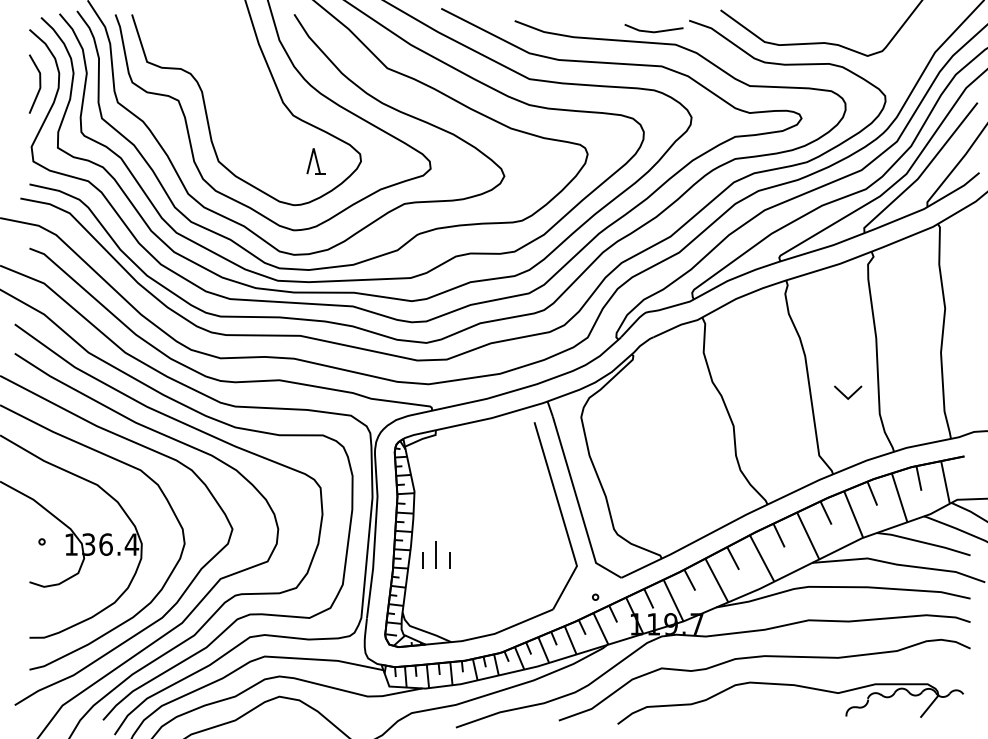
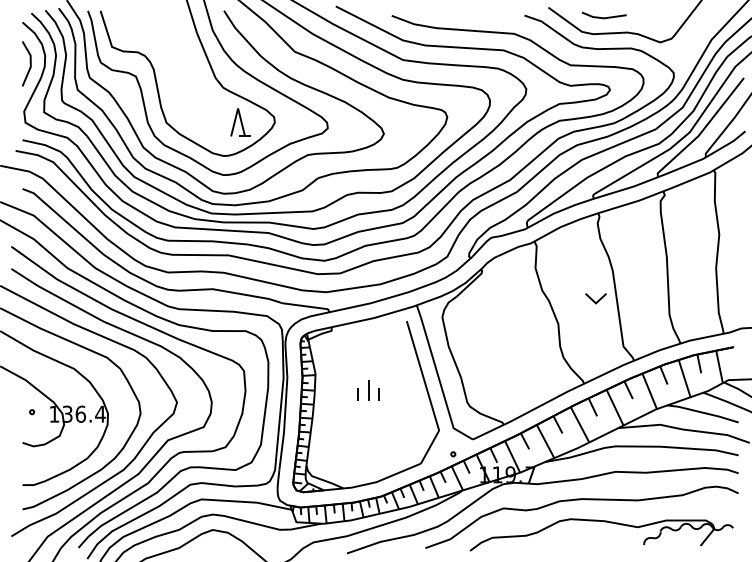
line: (653, 31) -> (603, 17), moved
part: (315, 161) -> (240, 122), size x1.43
part: (848, 392) -> (596, 298), moved
part: (436, 554) -> (368, 389), moved

